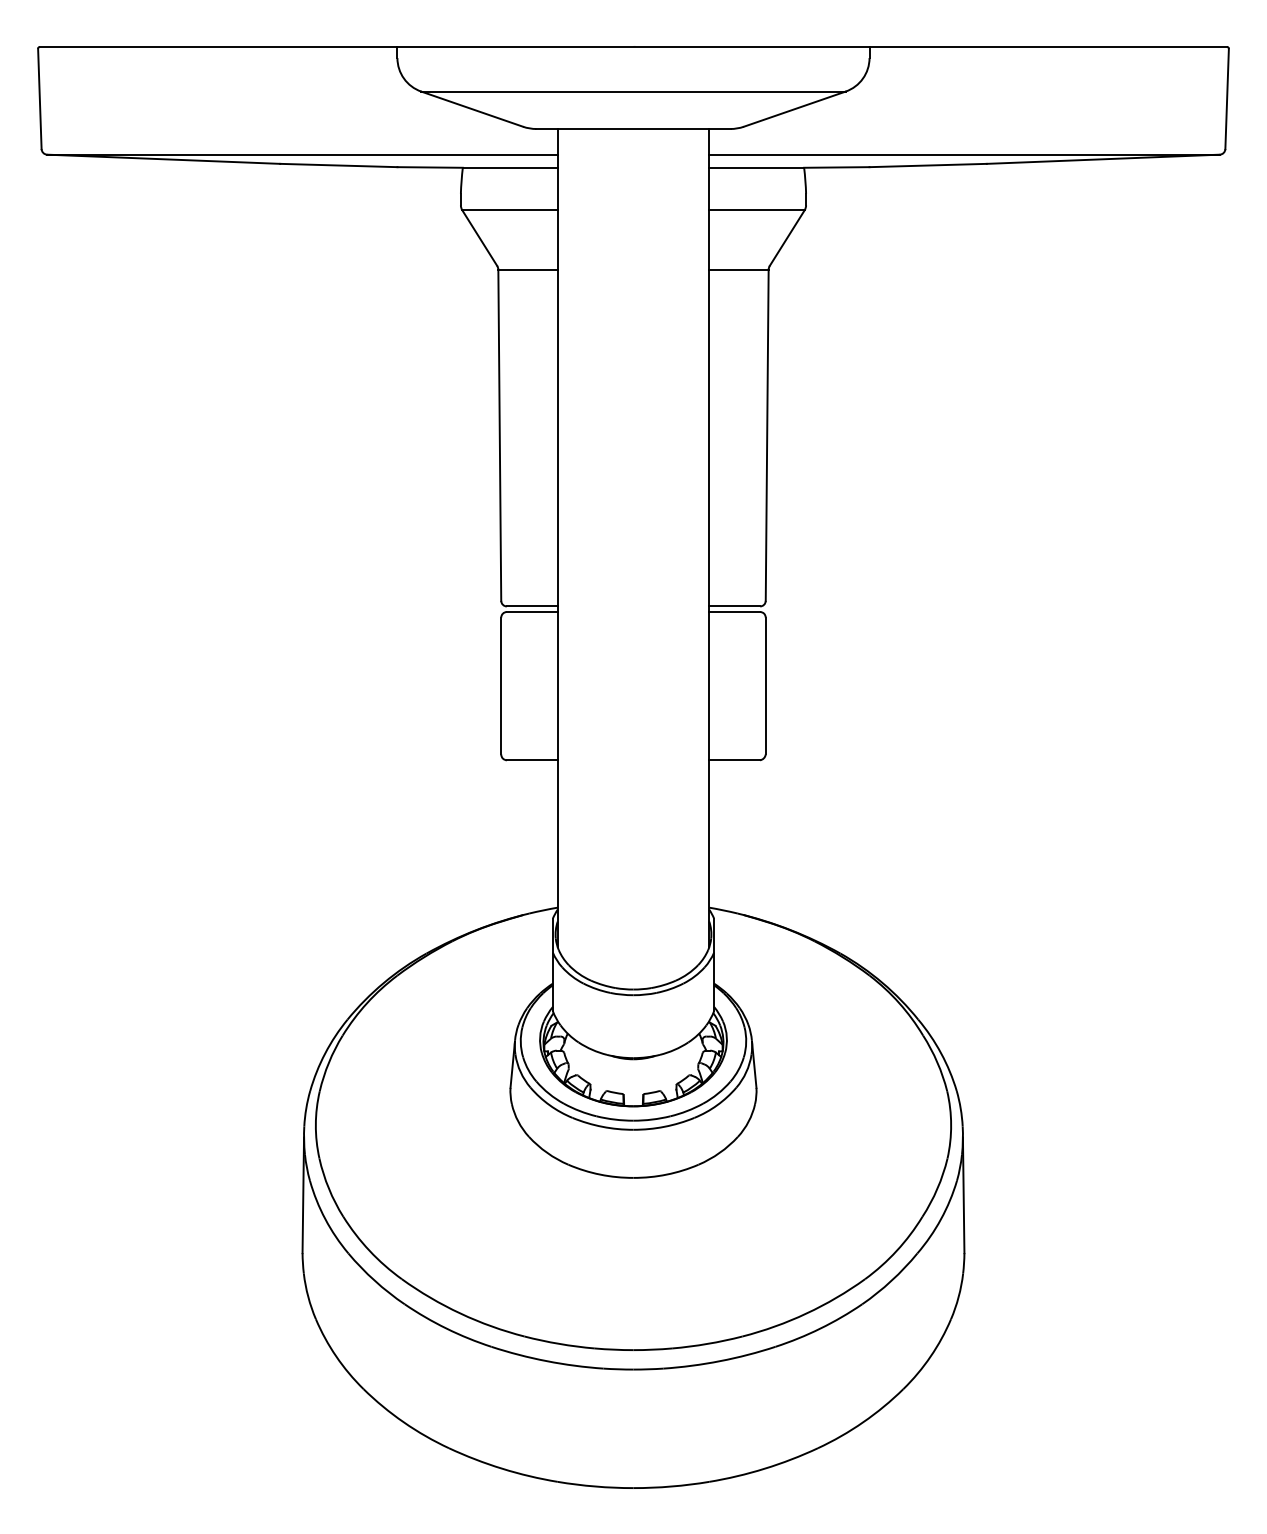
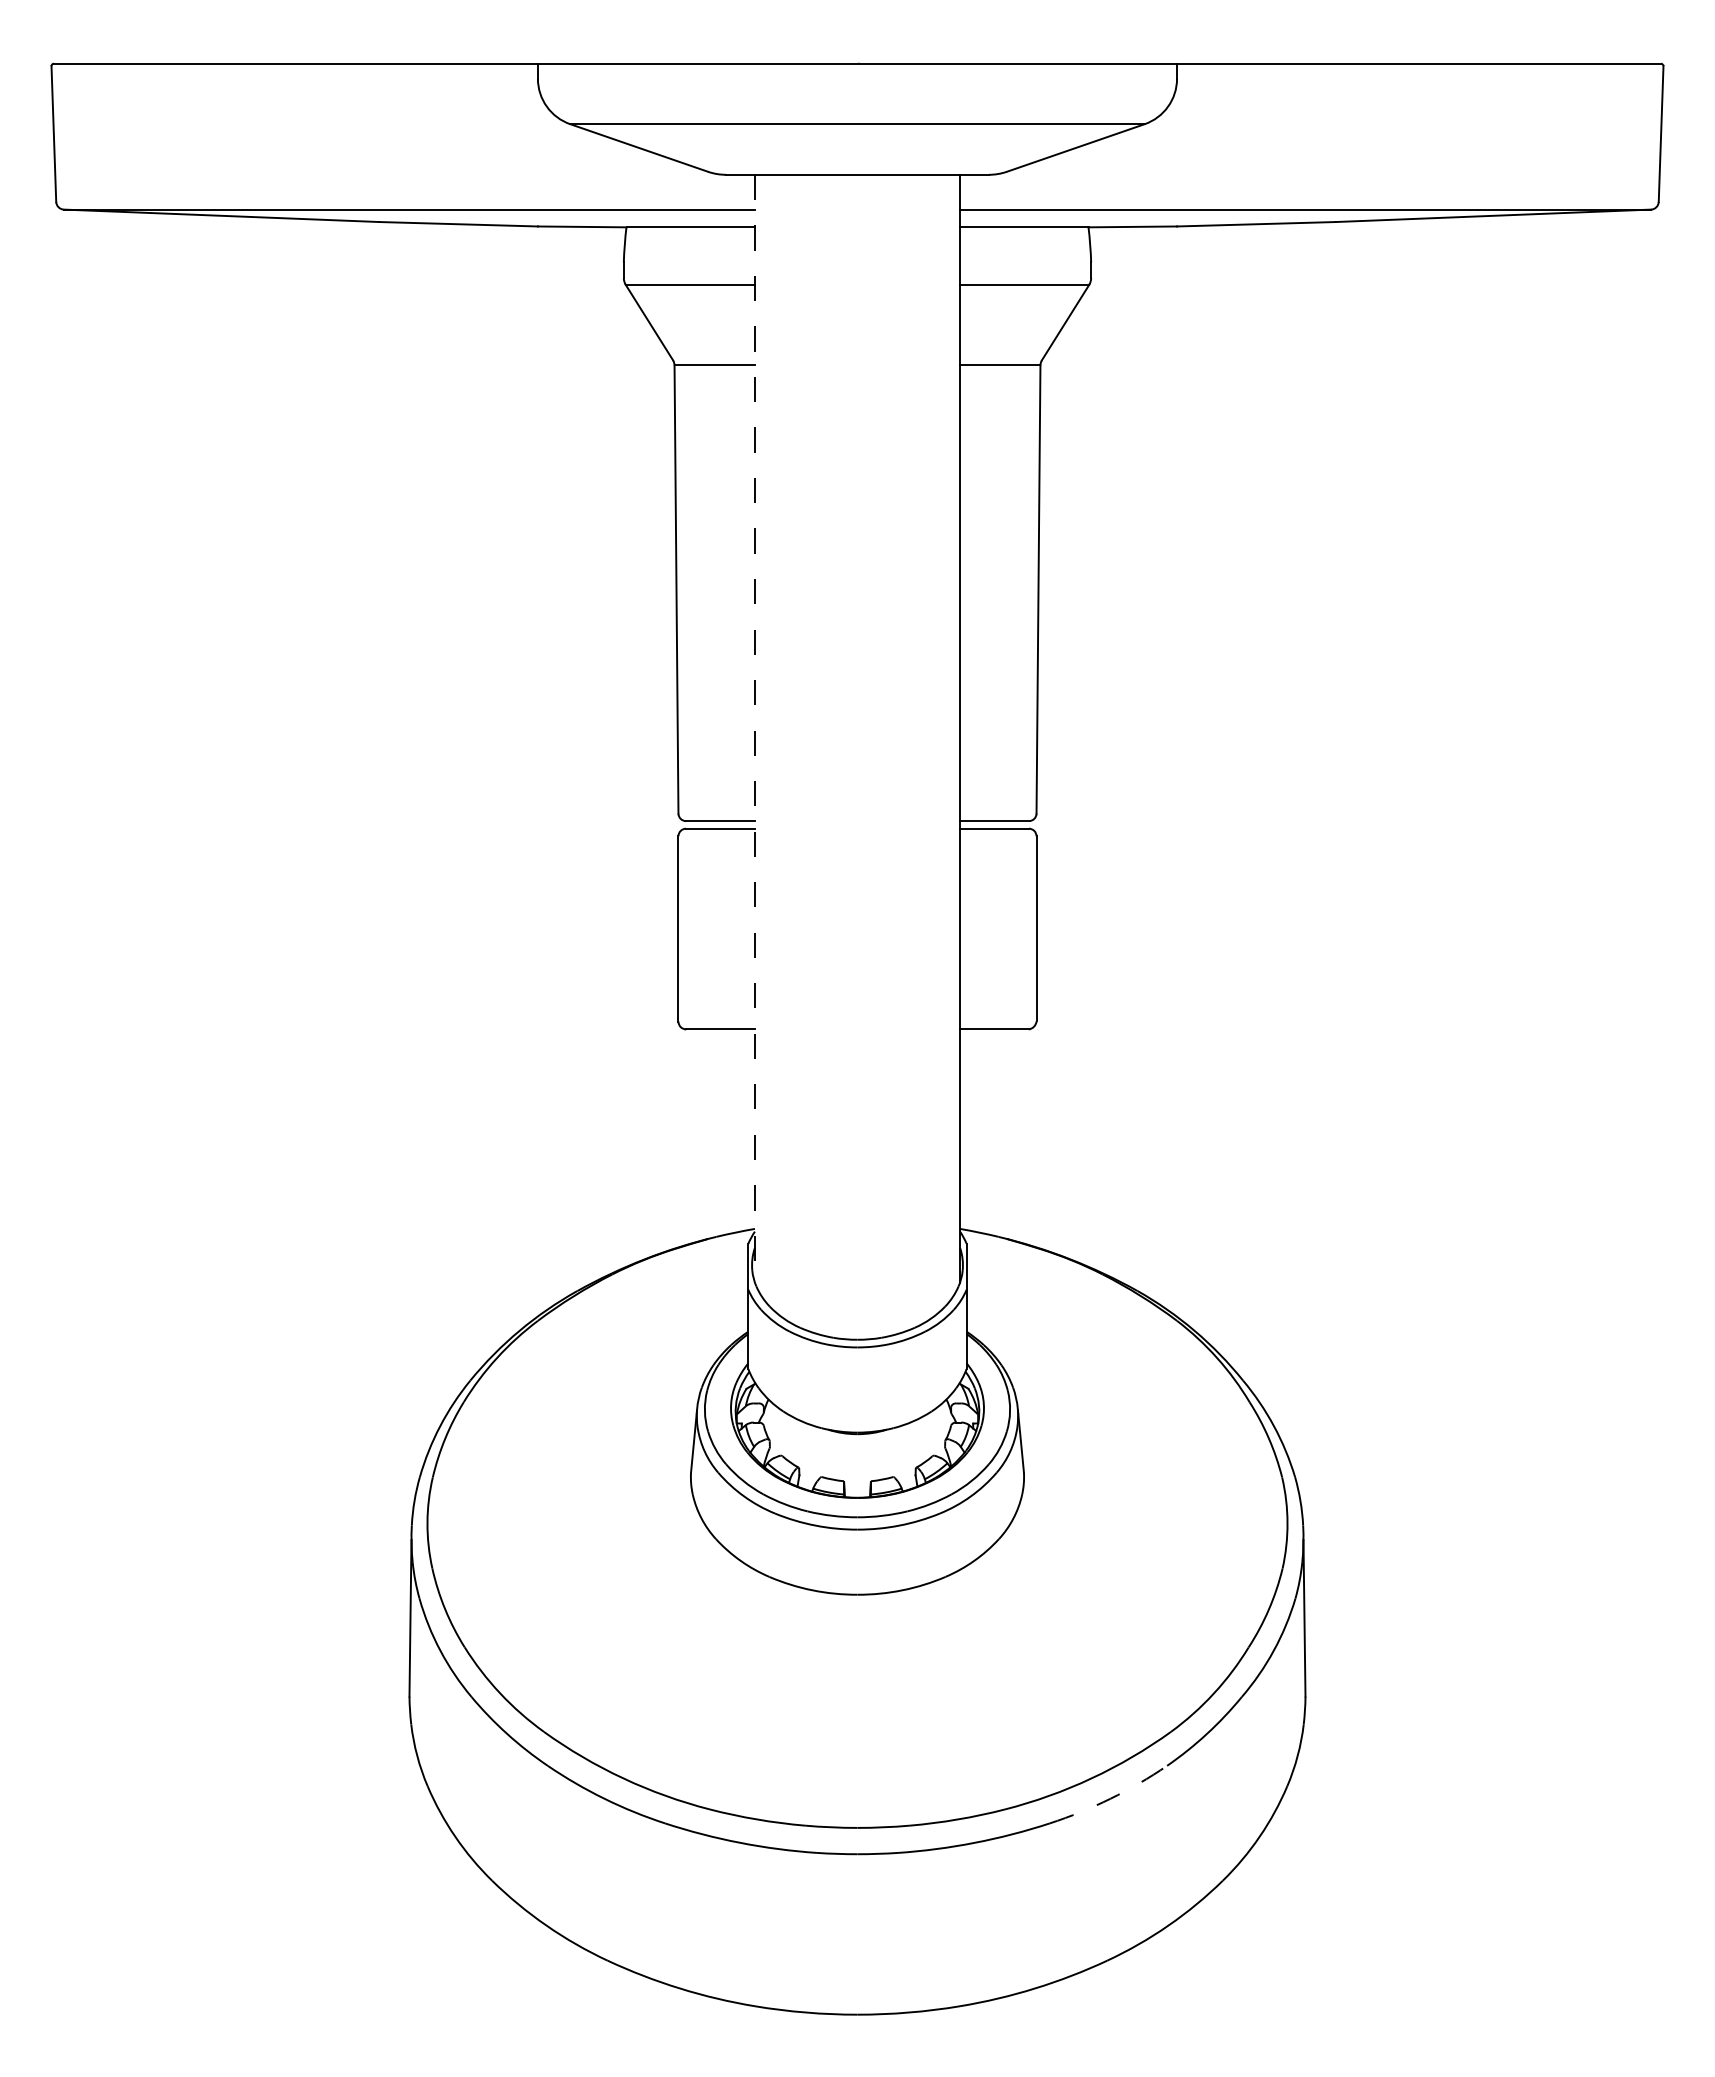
line: (557, 538) -> (754, 728), solid -> dashed
arc: (820, 1328) -> (1110, 1798), solid -> dashed

